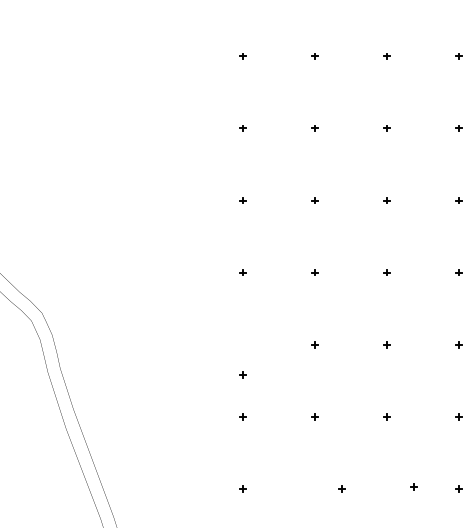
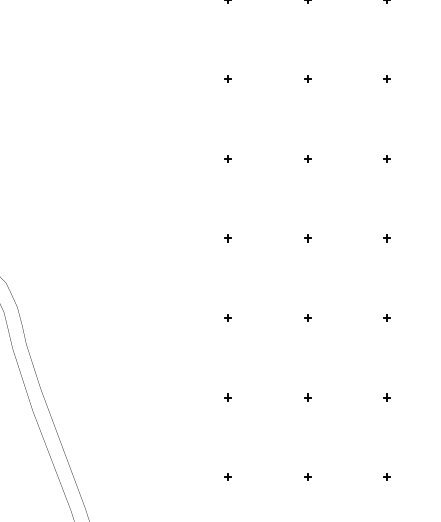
part: (242, 374) -> (227, 317), moved
part: (413, 486) -> (386, 476), moved
part: (341, 488) -> (307, 476), moved

